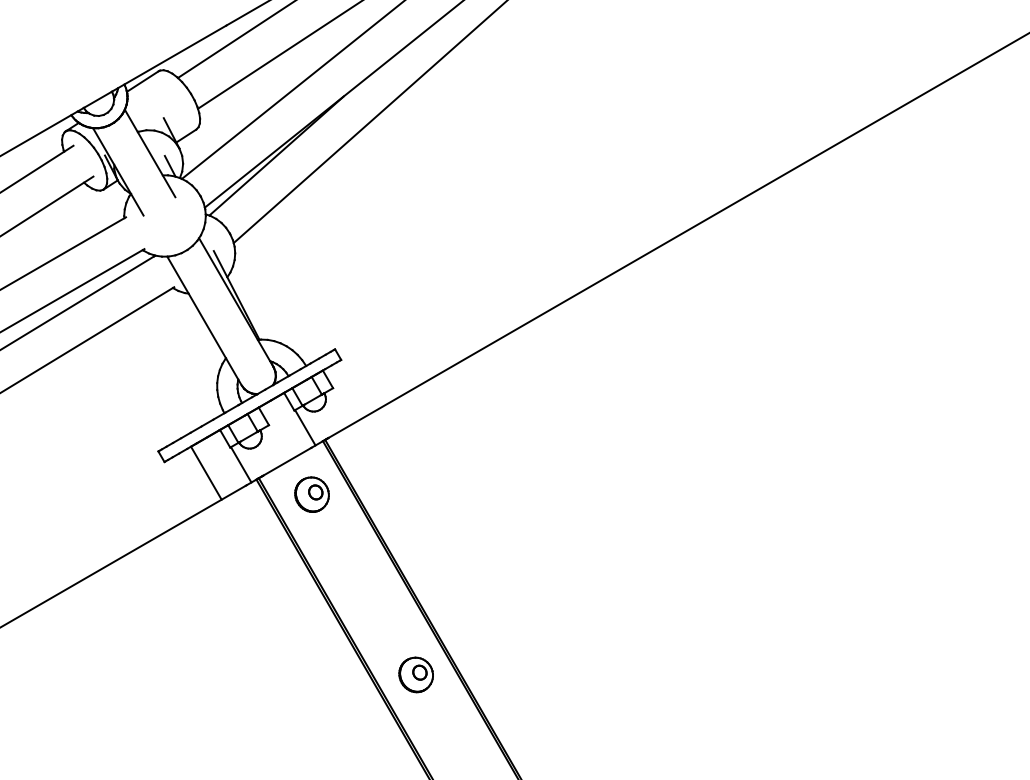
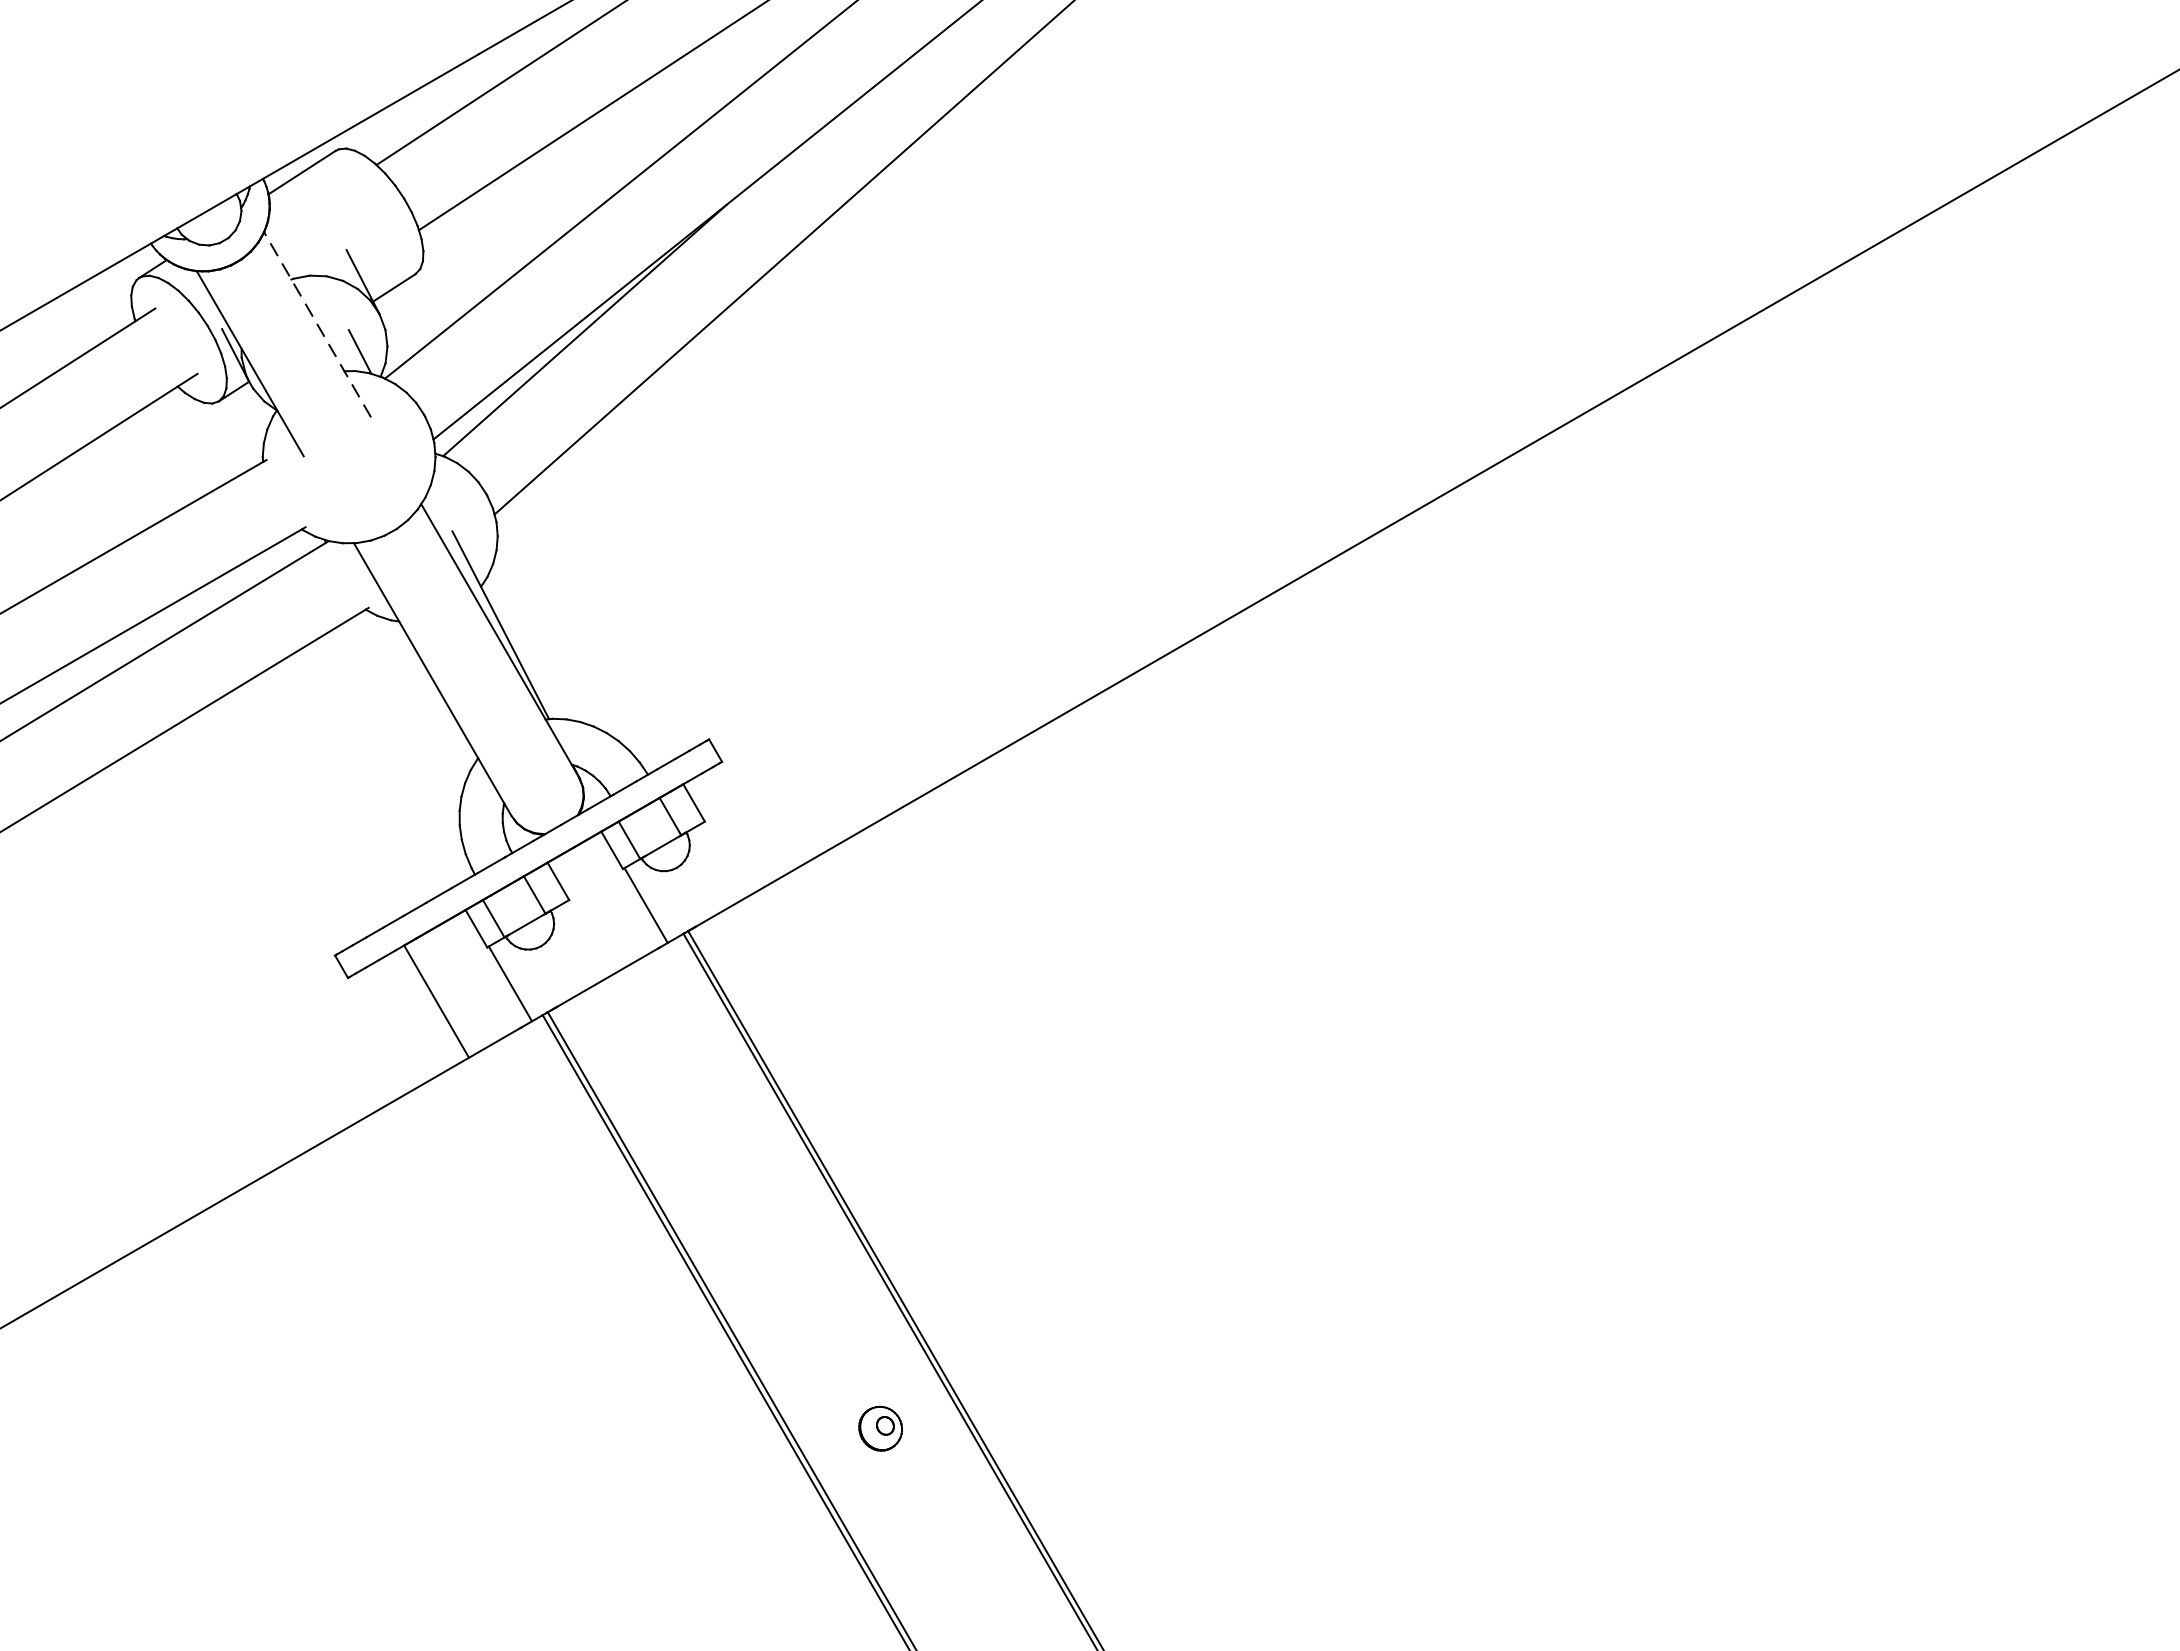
line: (149, 153) -> (316, 324), solid -> dashed
part: (311, 494) -> (659, 1046), removed
part: (415, 674) -> (879, 1427), size x0.6

